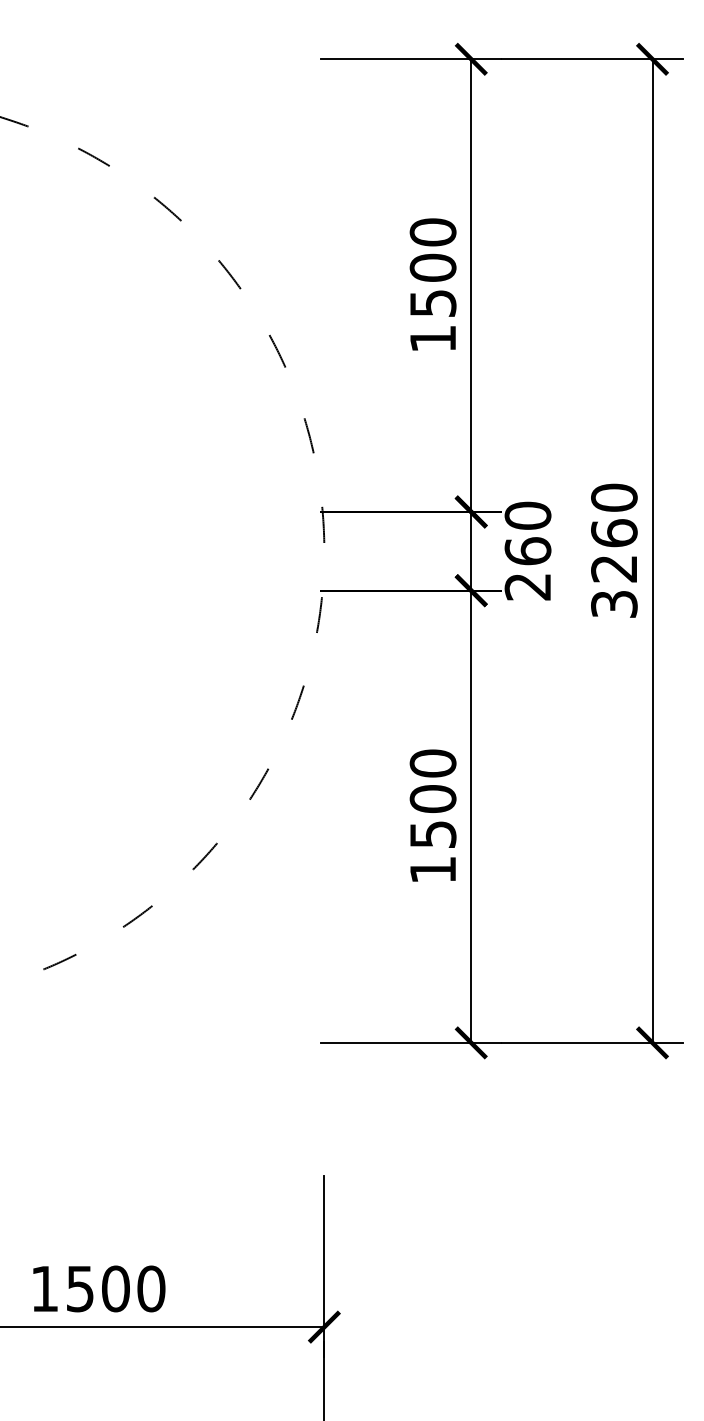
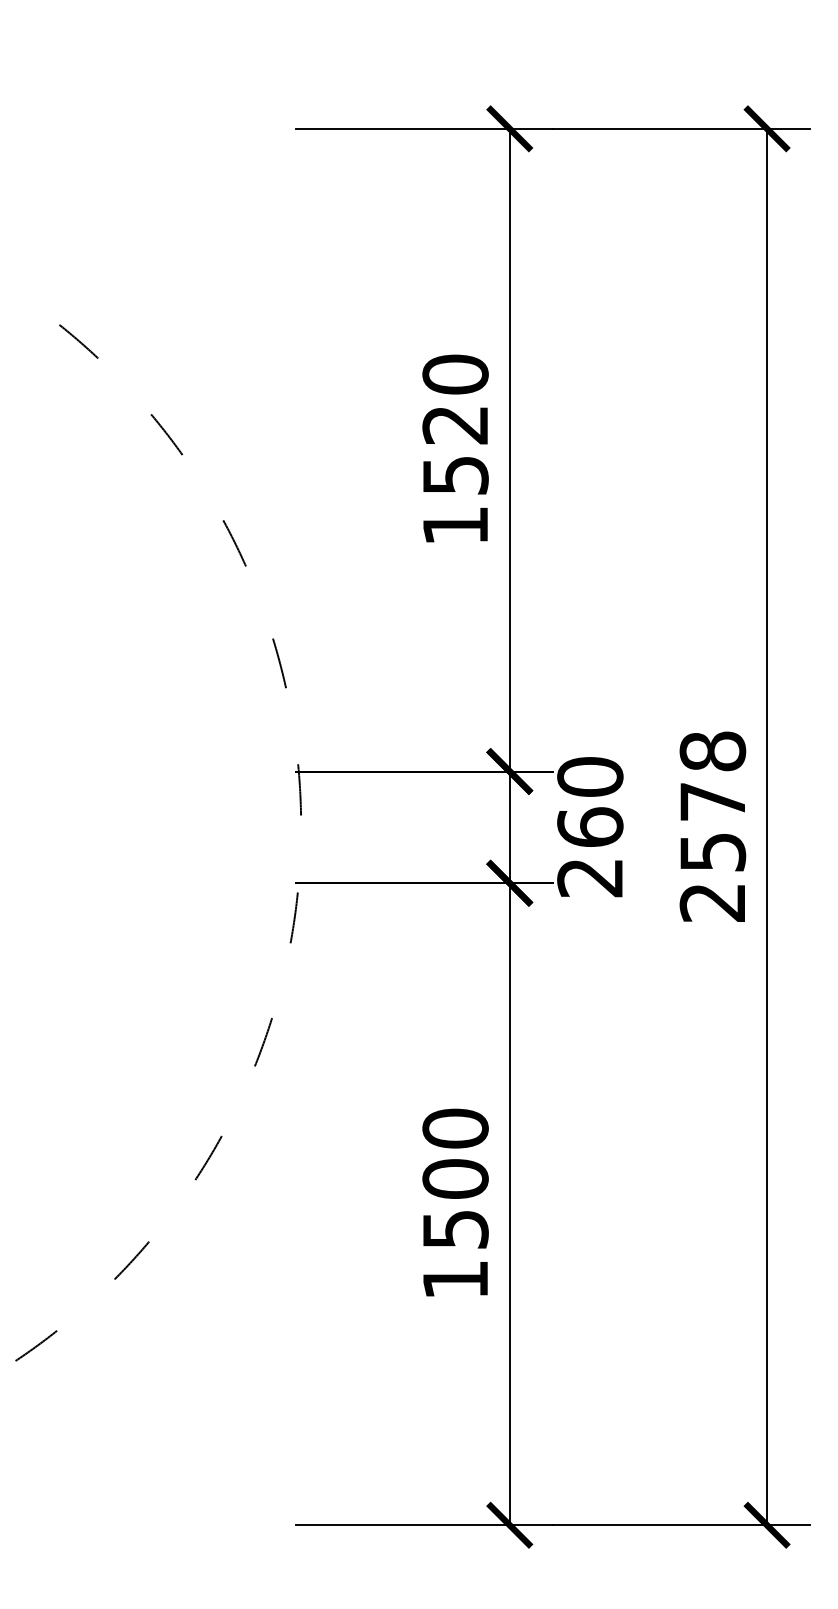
text: (432, 267) -> (454, 424), 1500 -> 1520
text: (614, 550) -> (713, 826), 3260 -> 2578

